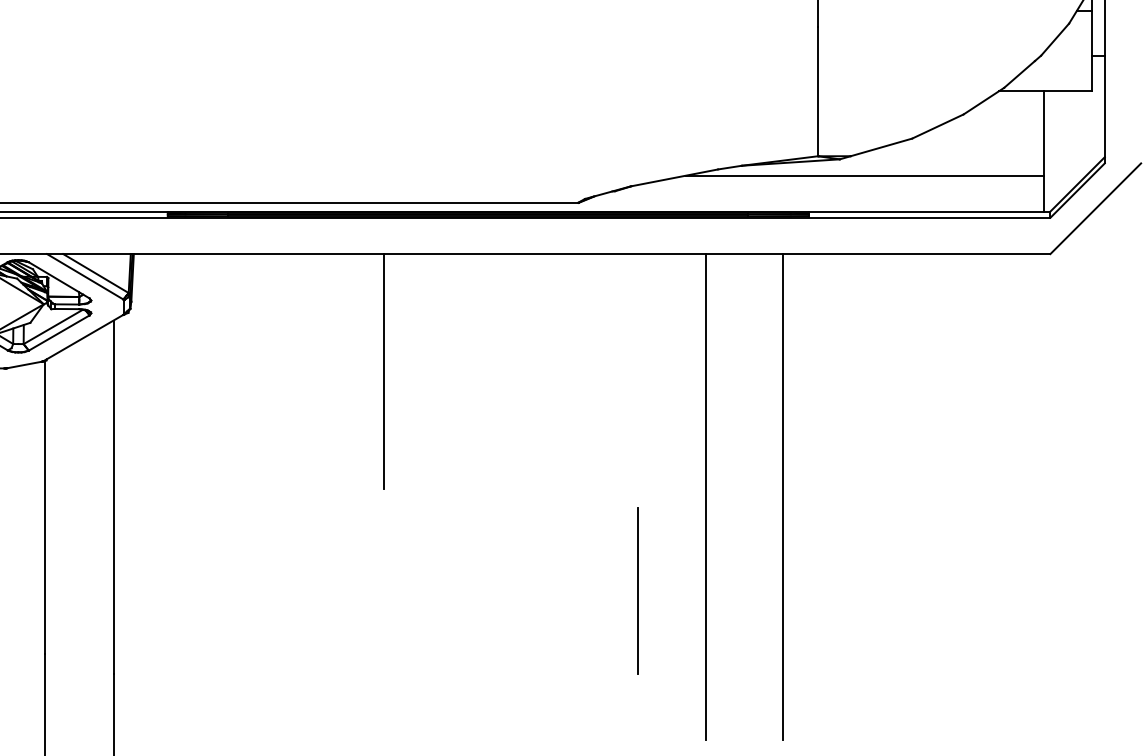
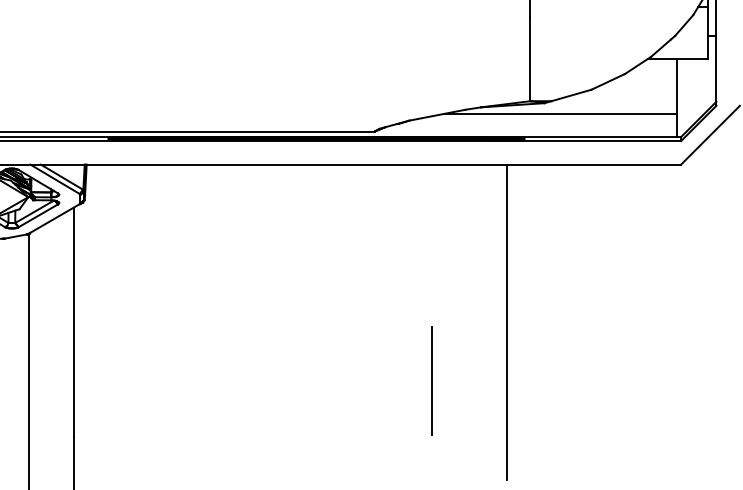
line: (384, 371) -> (249, 240), removed
line: (705, 497) -> (457, 322), removed
line: (637, 590) -> (431, 380), moved

